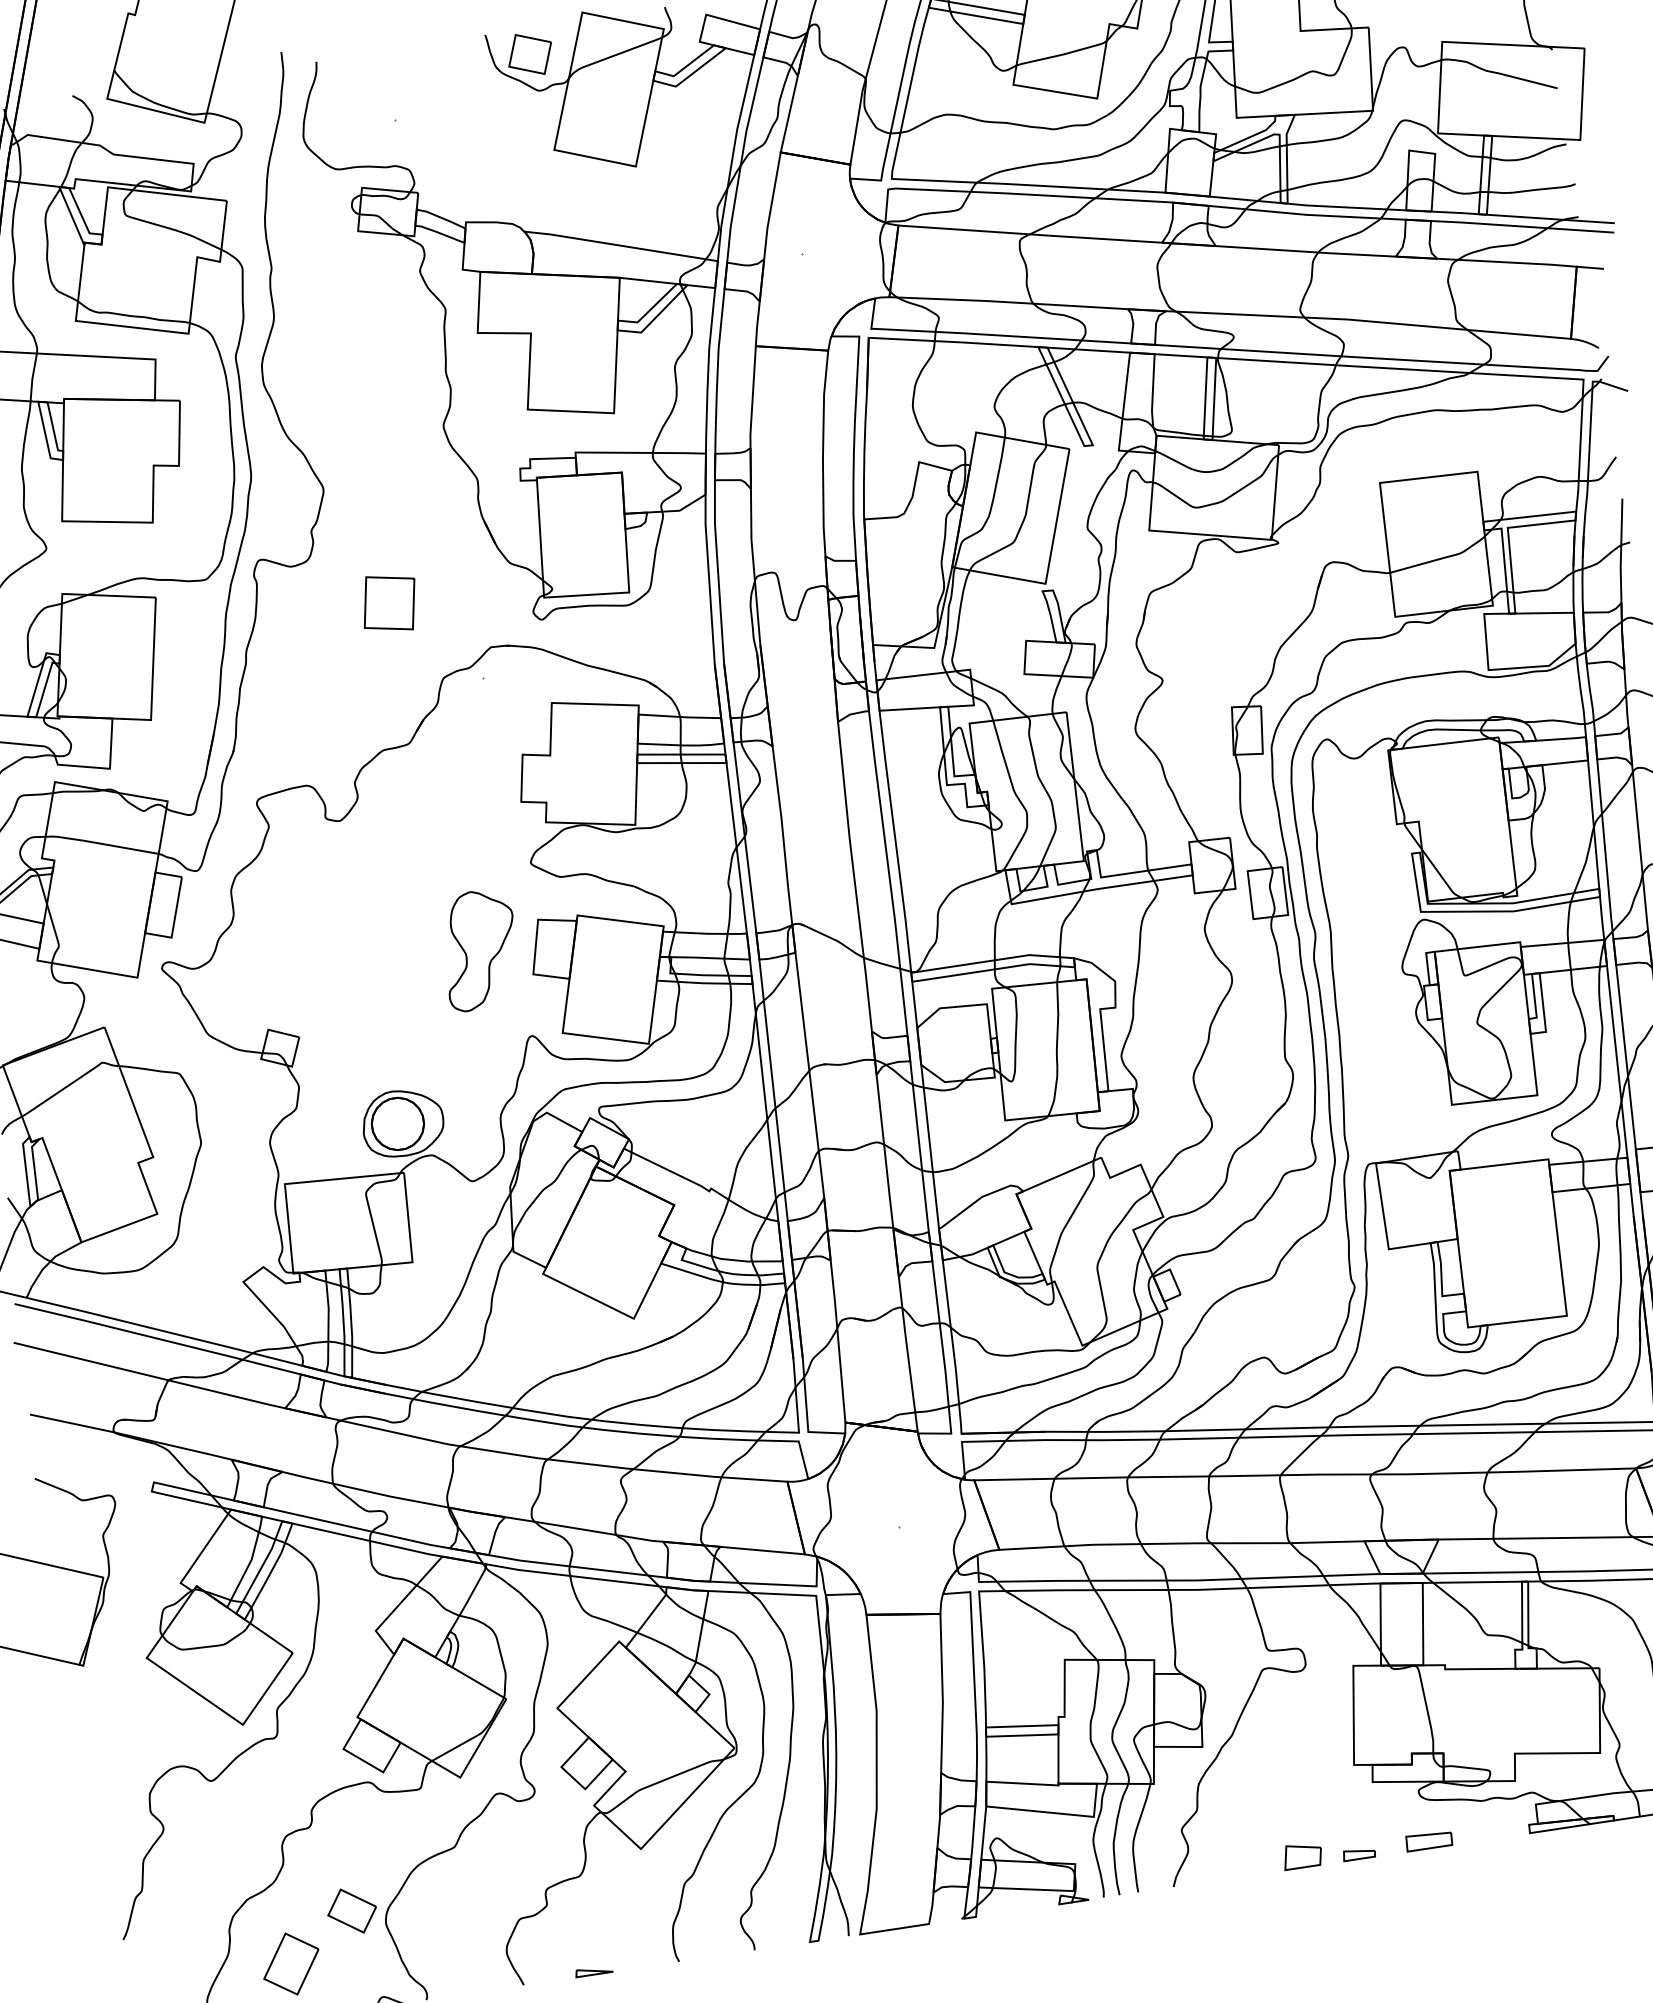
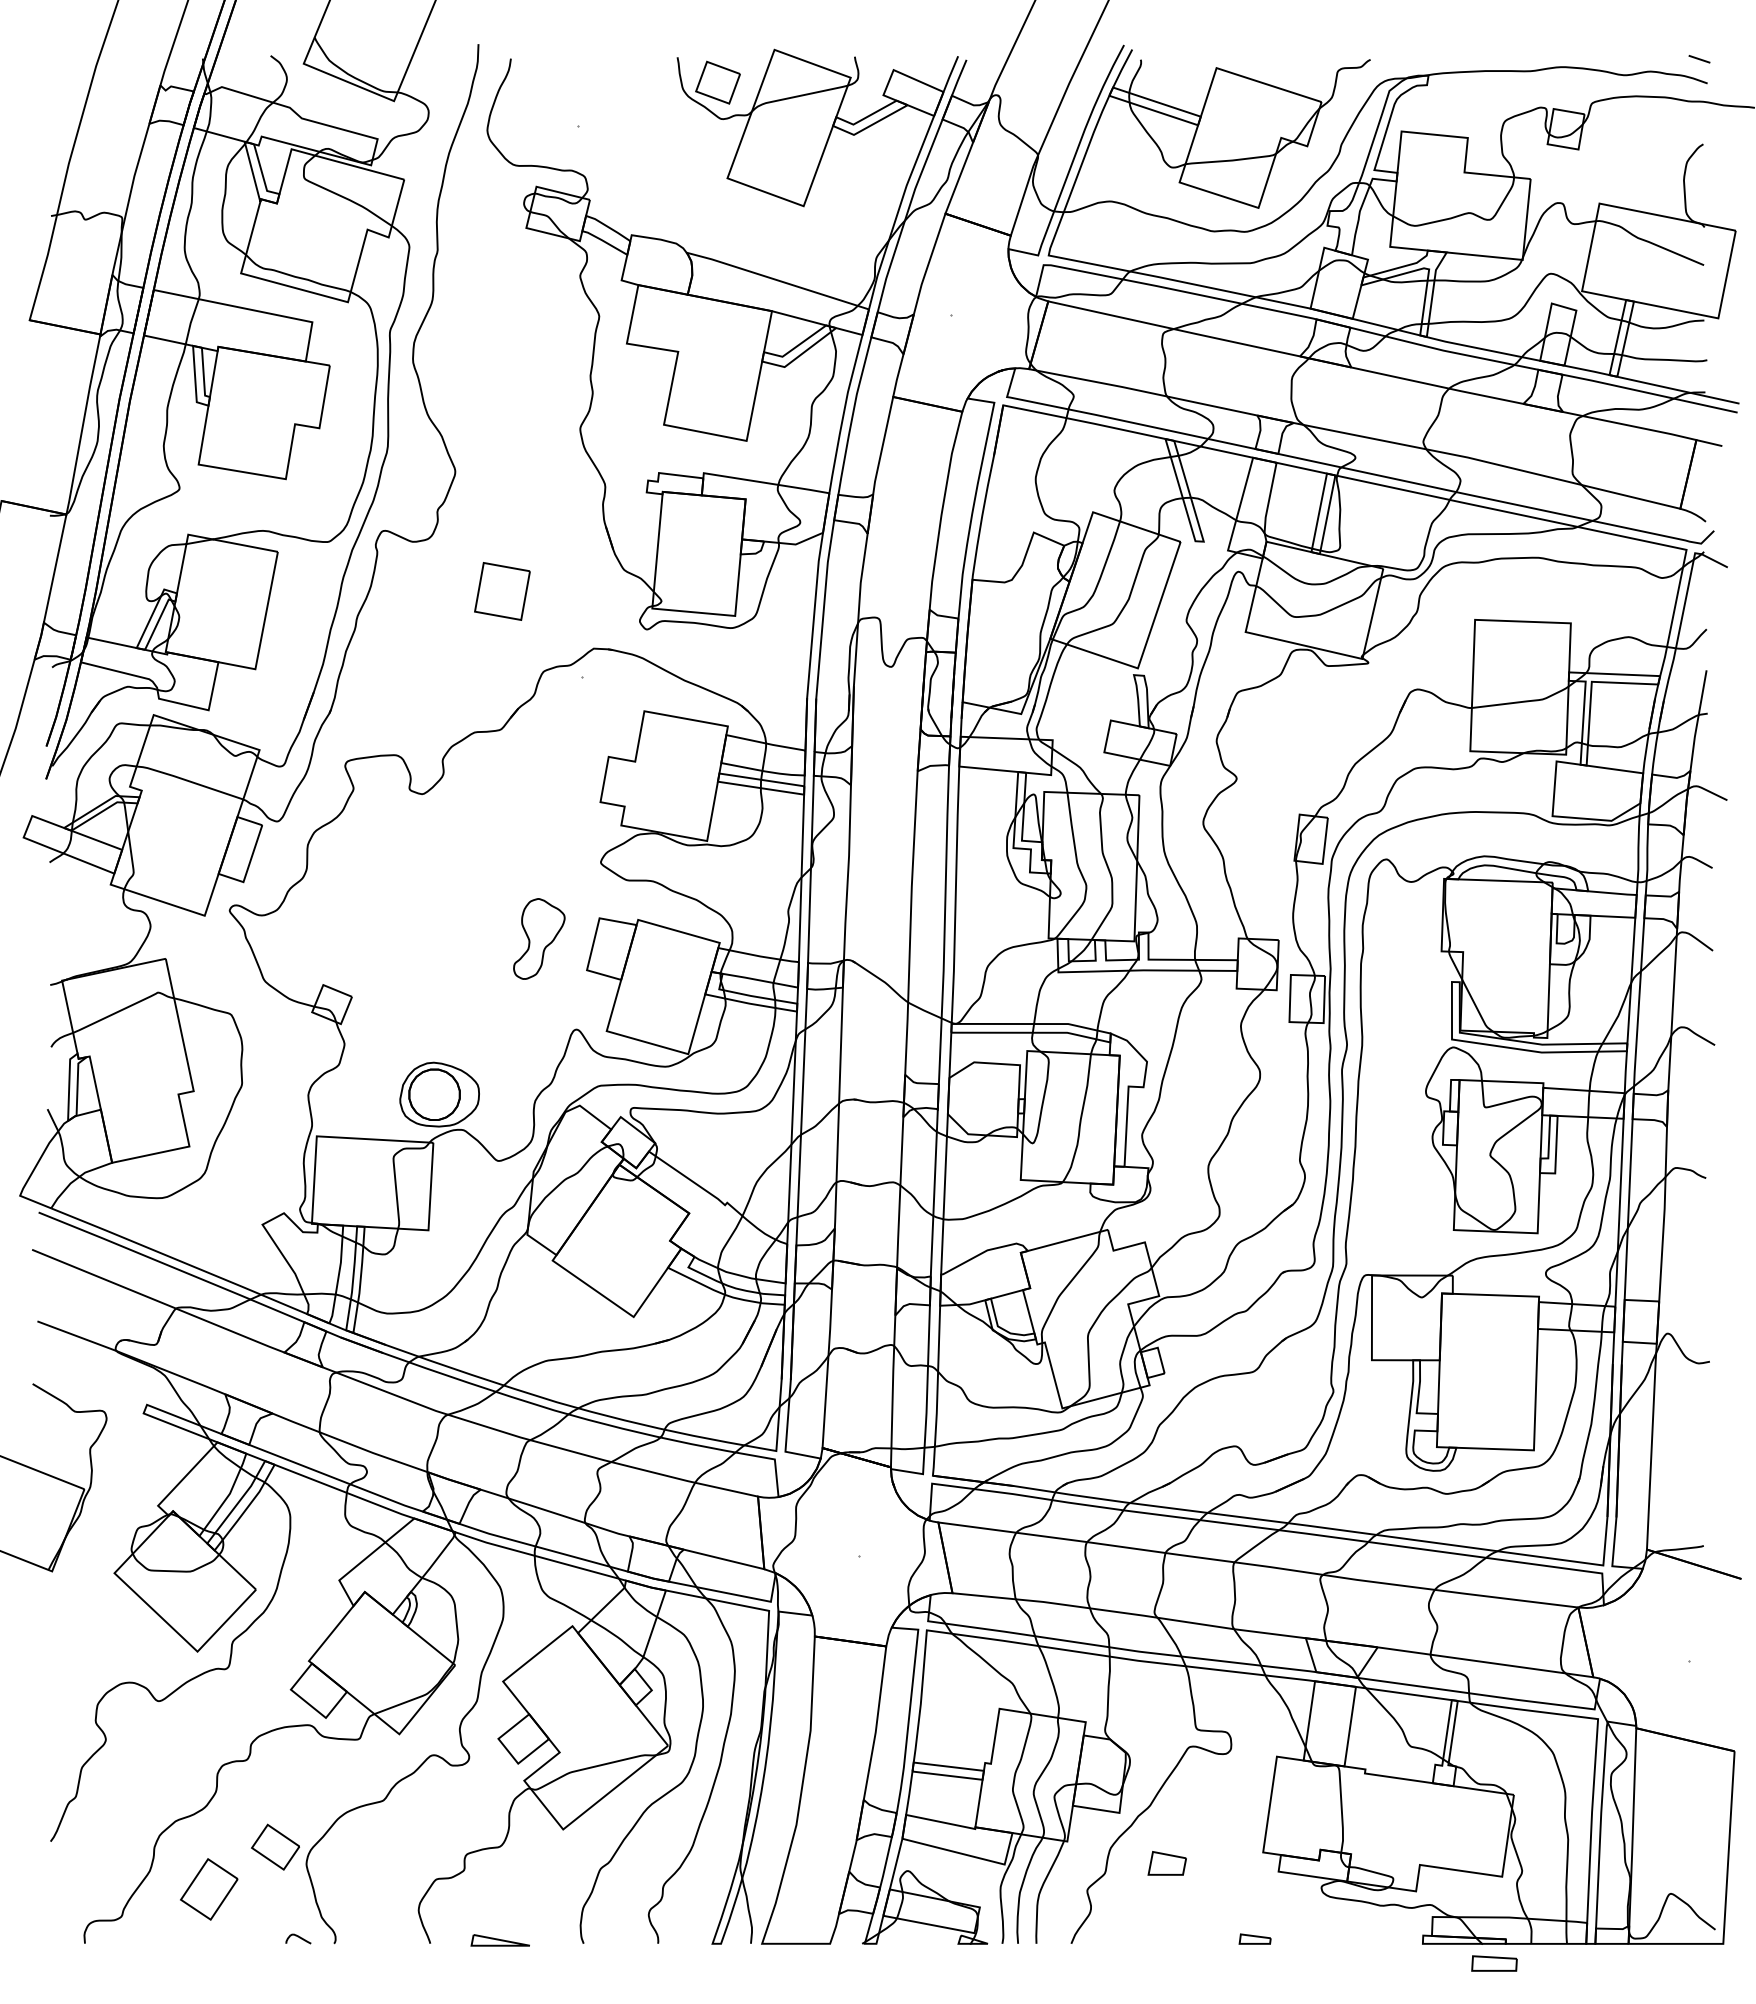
part: (480, 949) -> (539, 938), size x0.7
part: (1429, 1840) -> (1494, 1963), moved
part: (1301, 1855) -> (1166, 1863), moved
part: (593, 1971) -> (499, 1940), size x1.6

